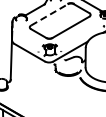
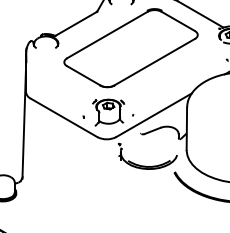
line: (49, 14) -> (107, 34), dashed -> solid

